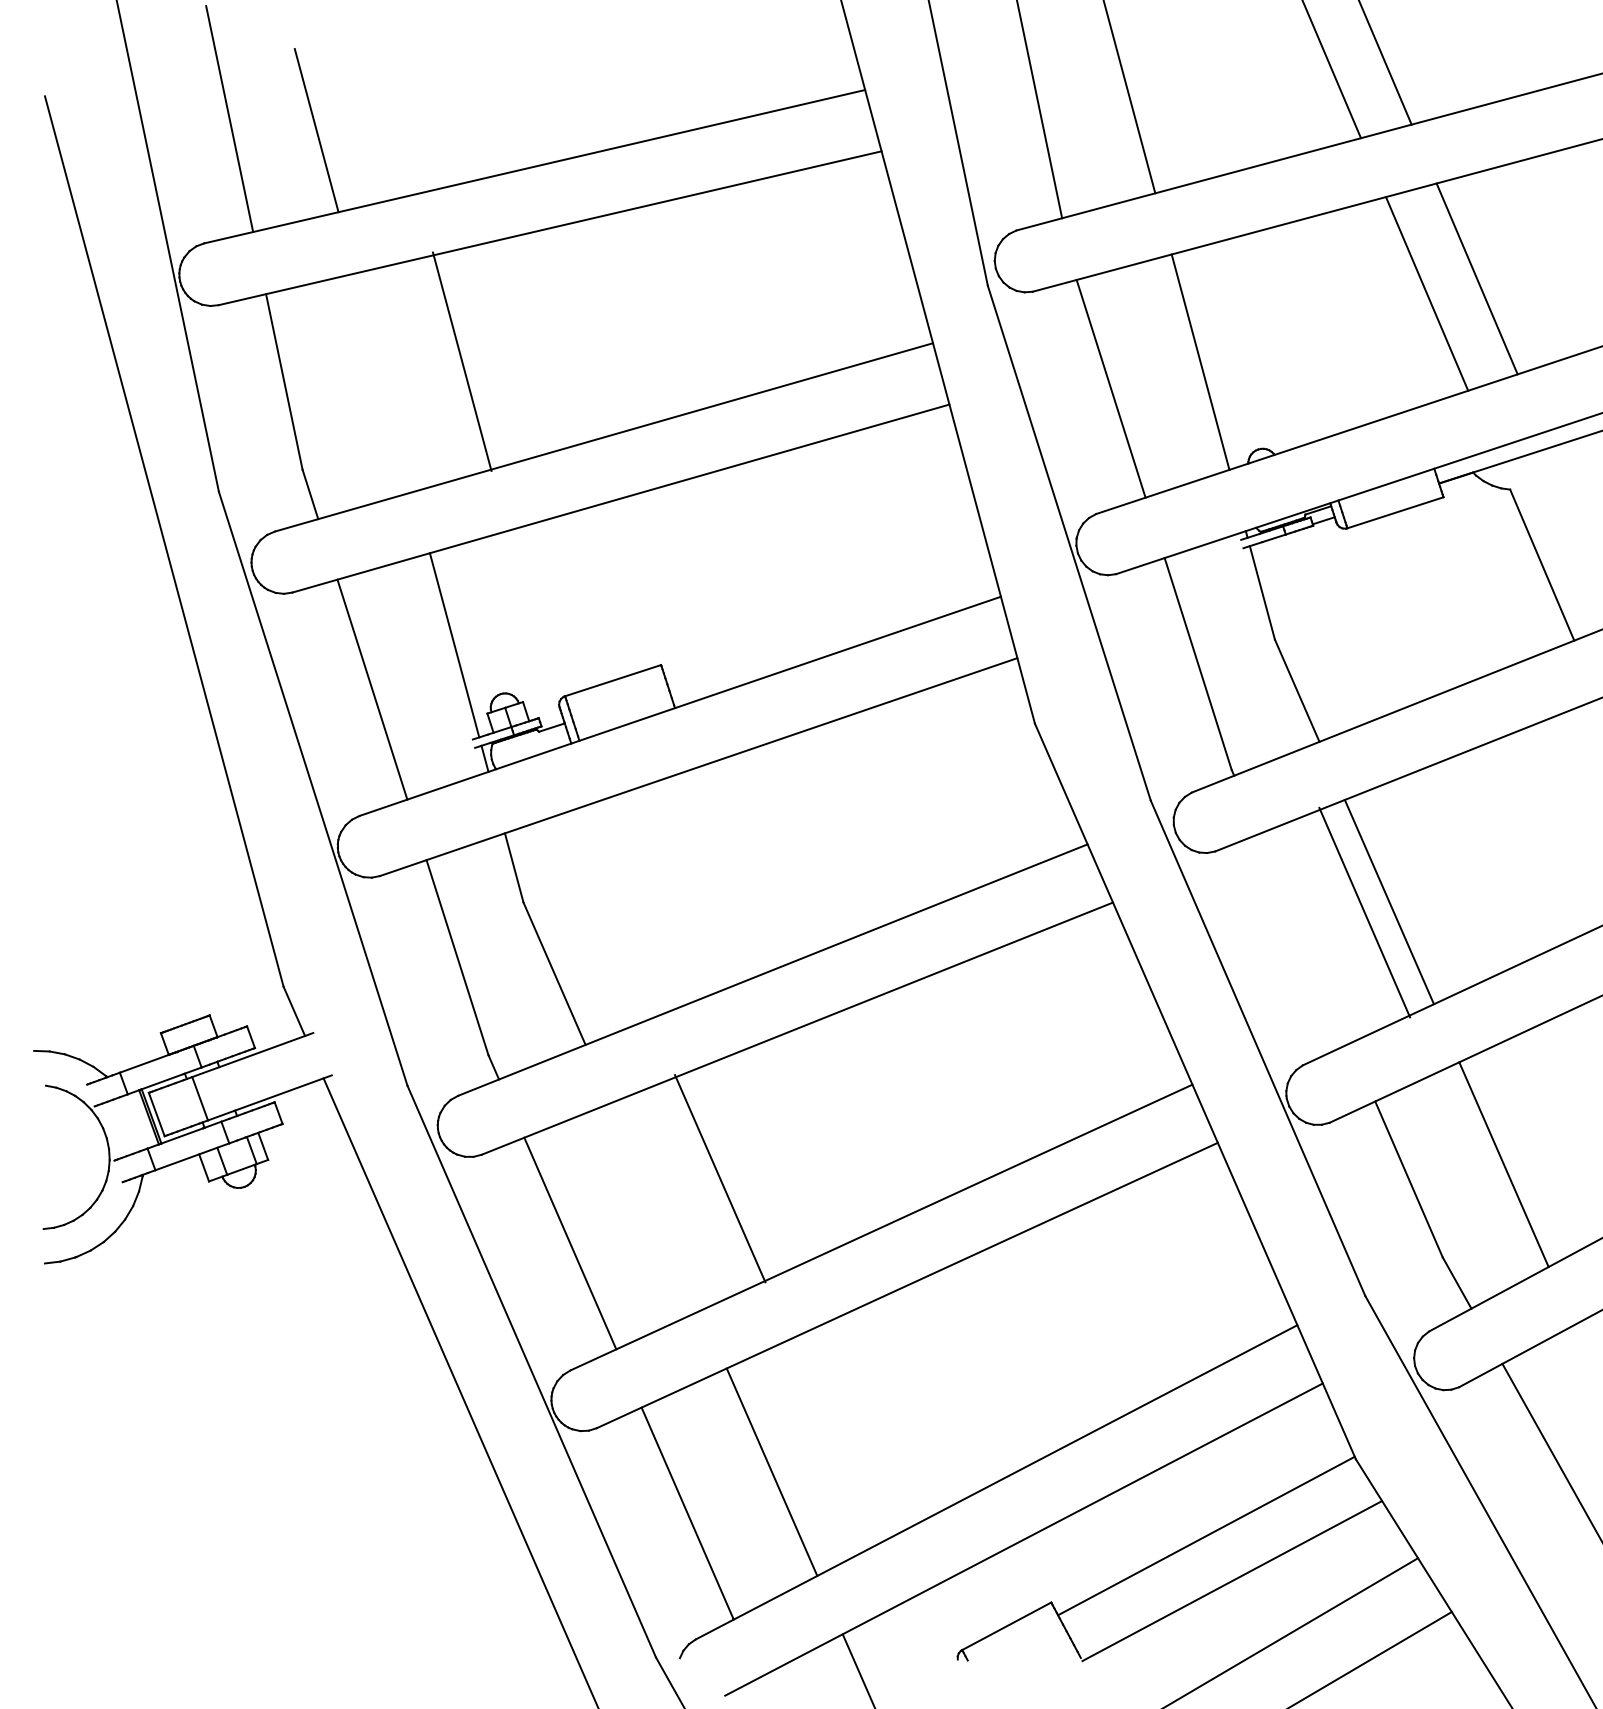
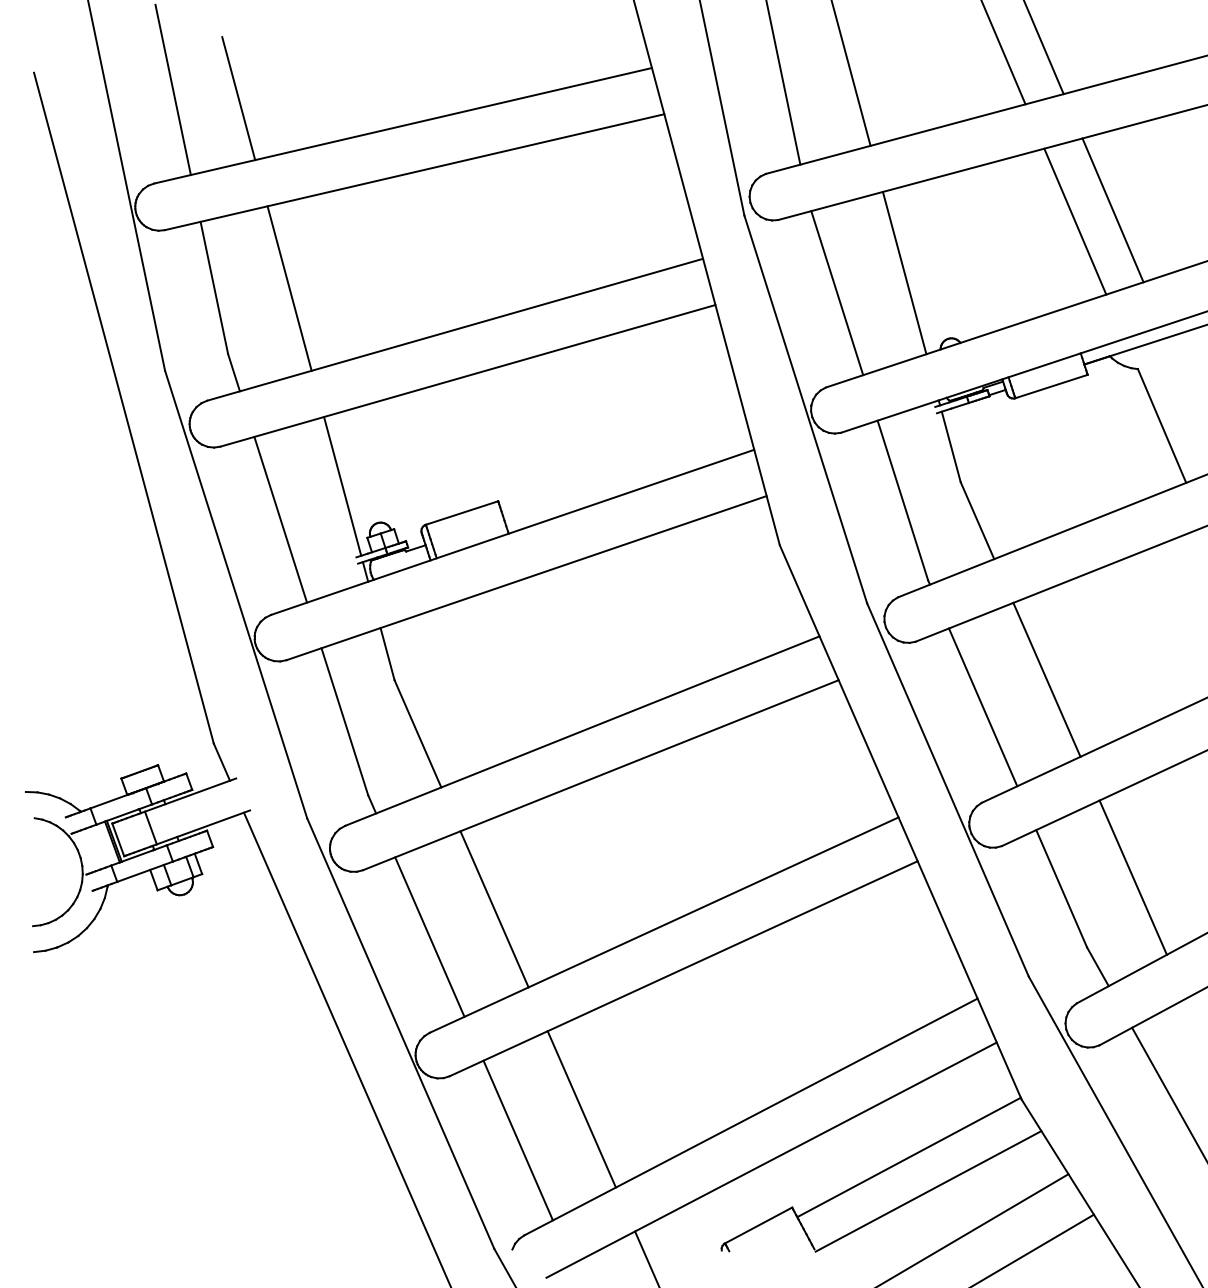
line: (461, 361) -> (289, 288), moved
line: (1364, 912) -> (982, 707), moved
line: (720, 1178) -> (494, 909), moved

